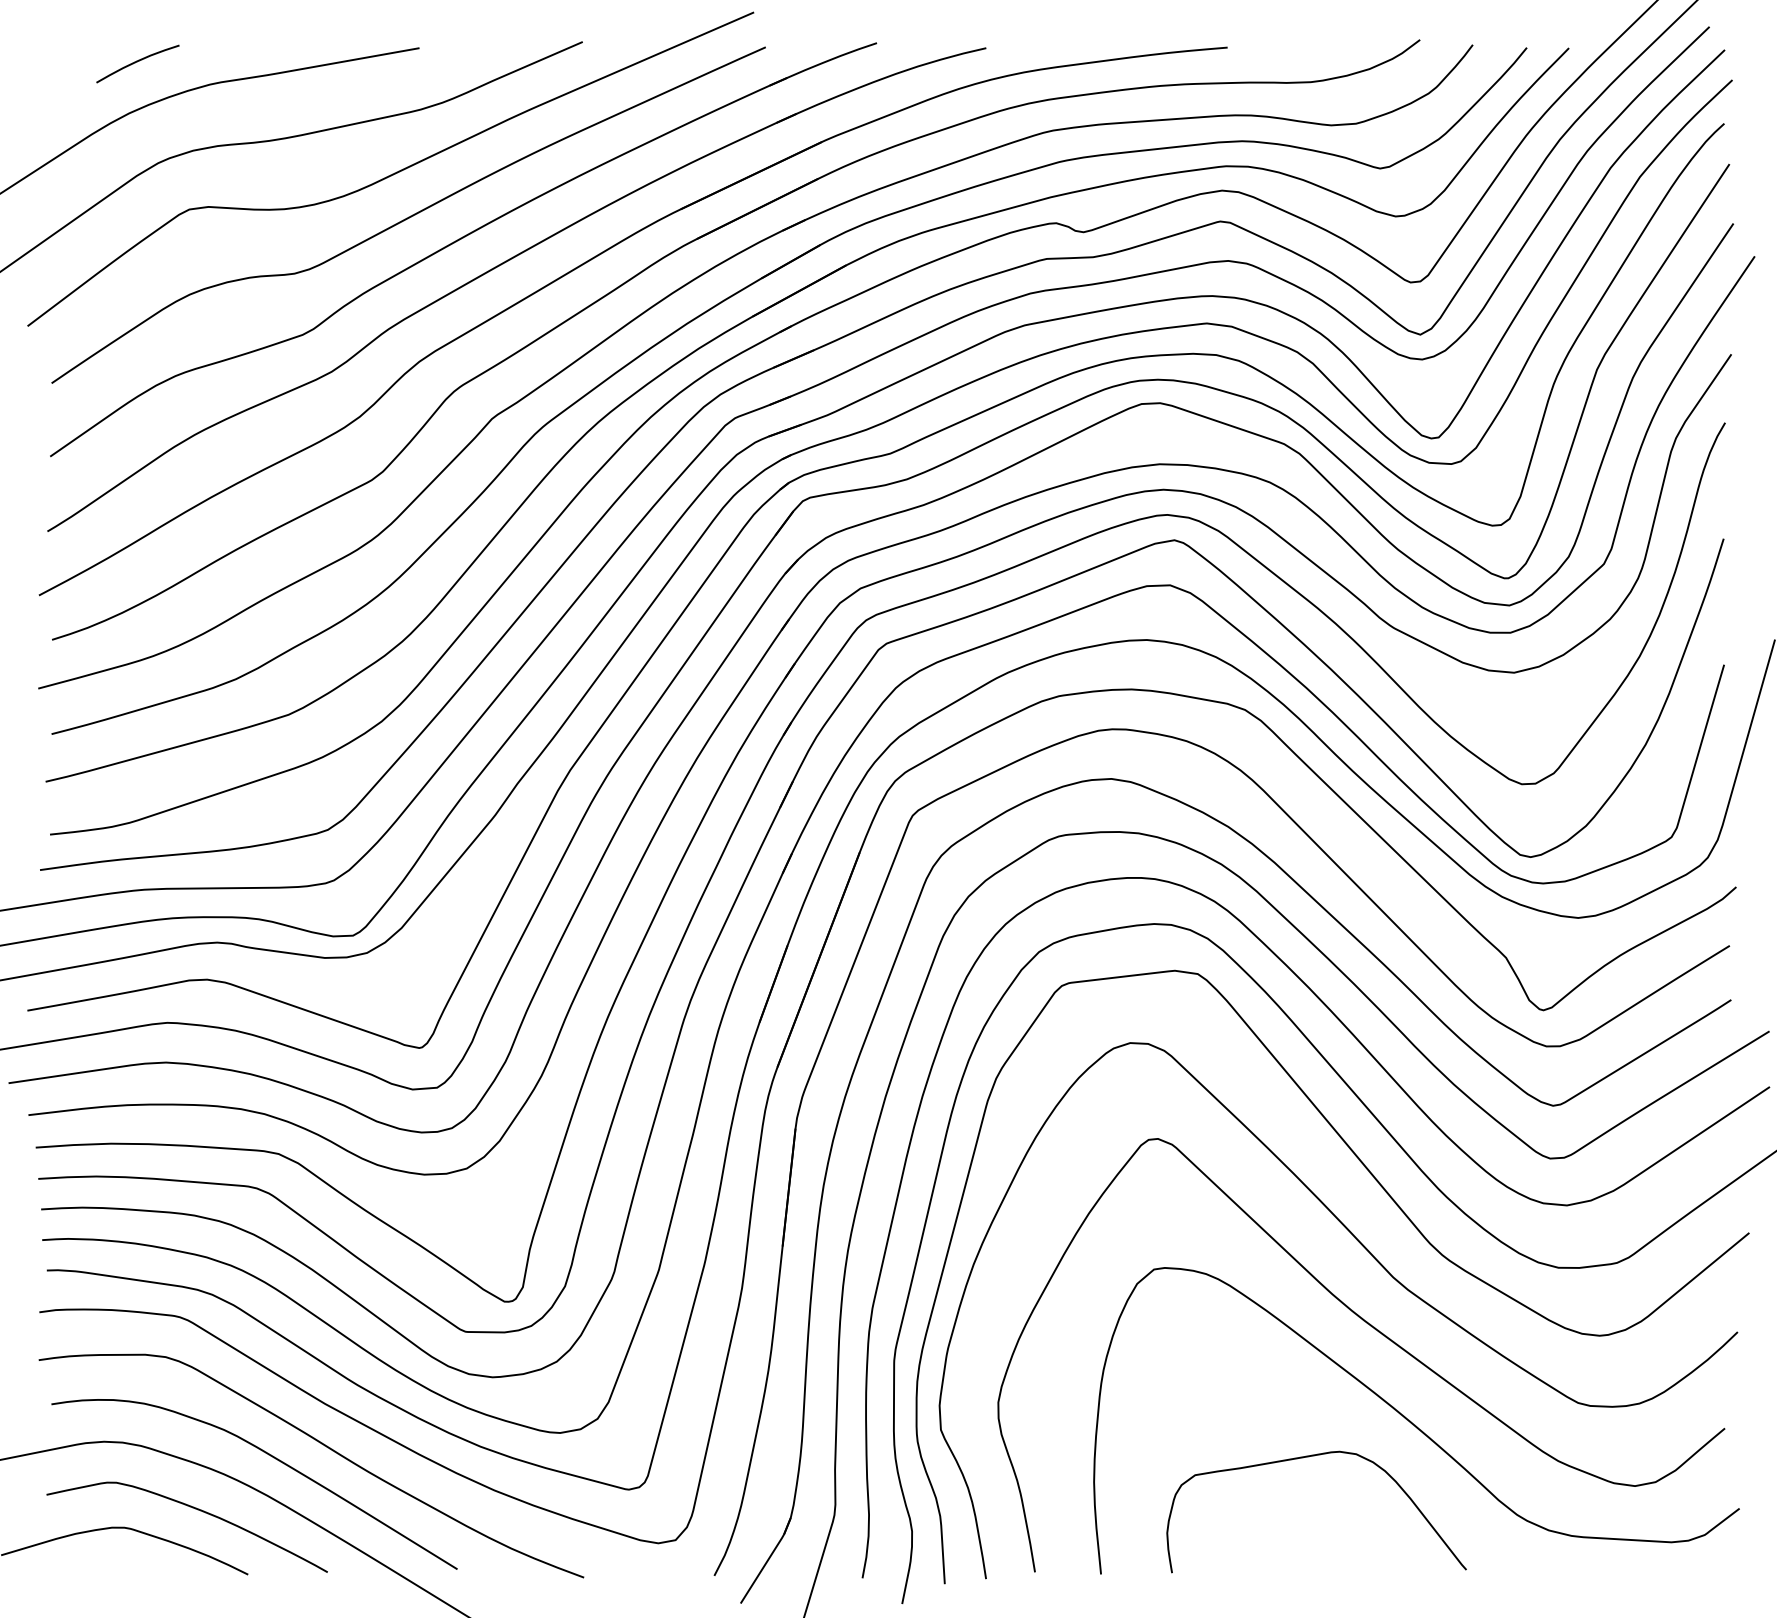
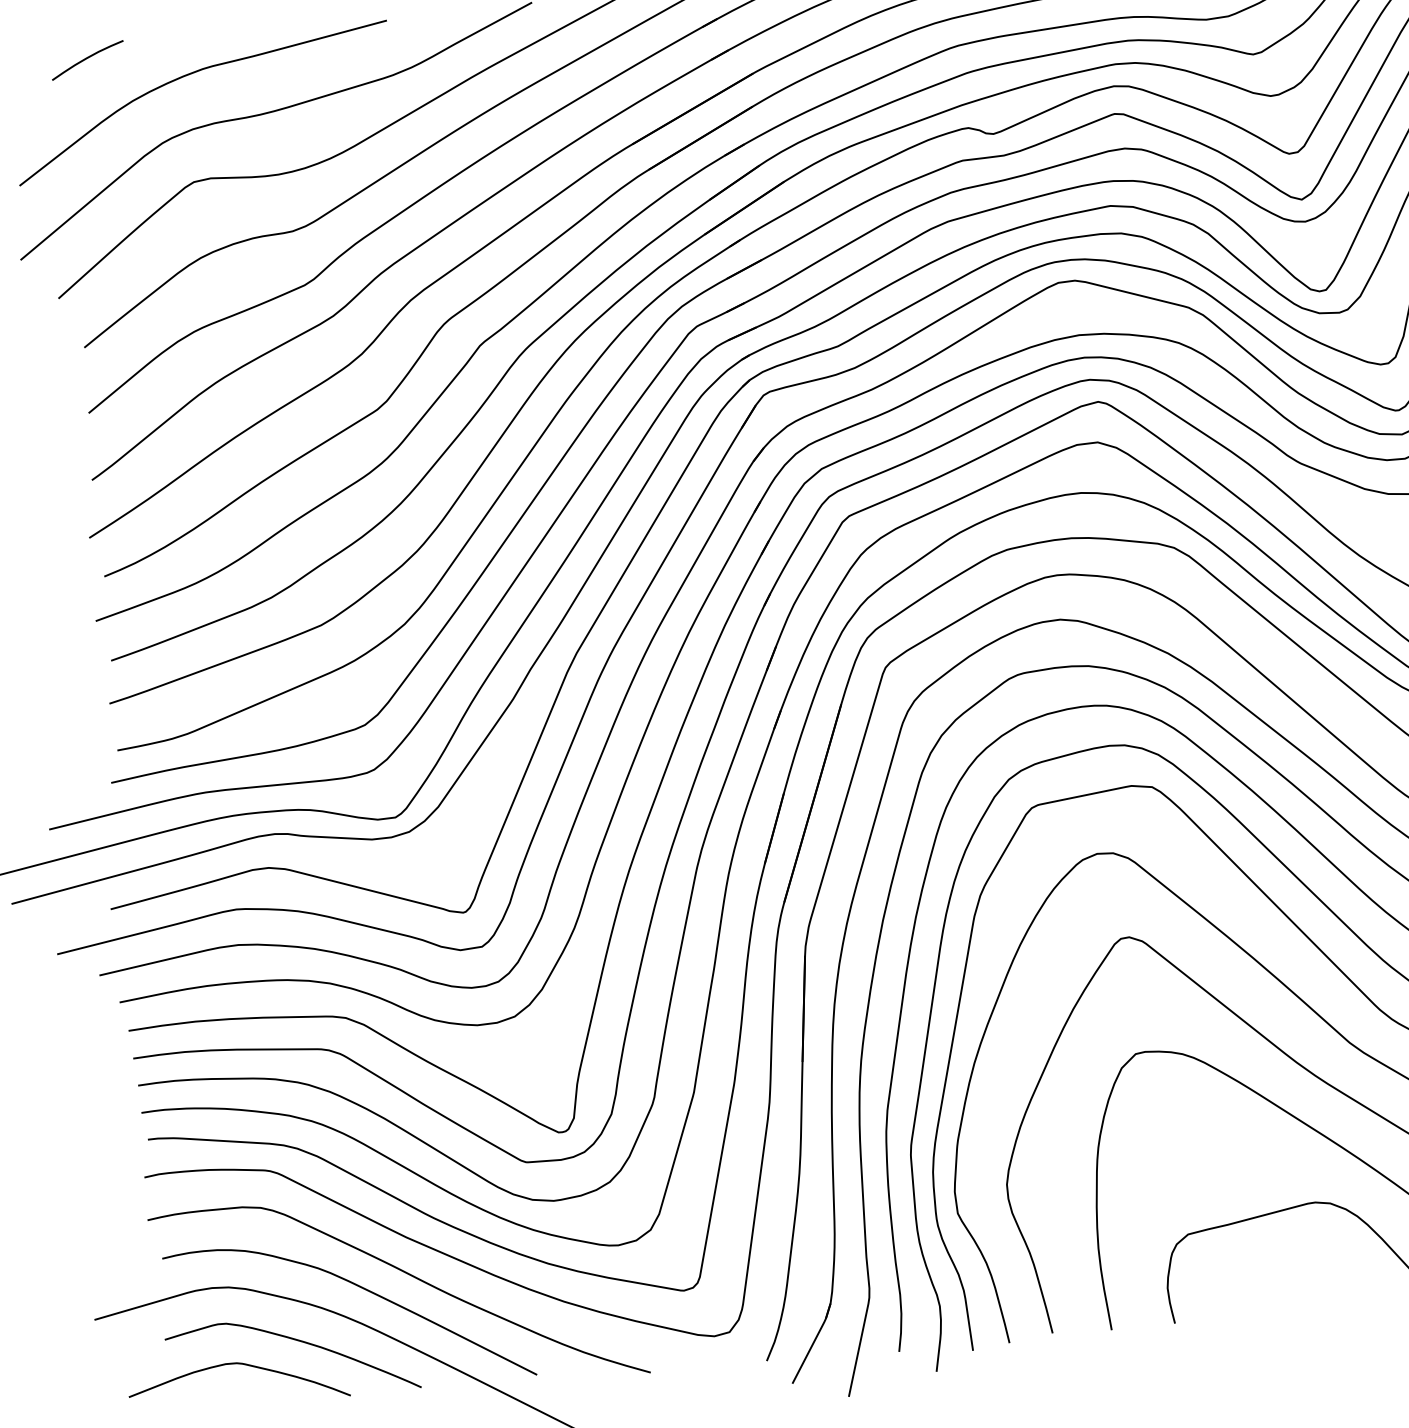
curve: (137, 62) -> (87, 59), moved

